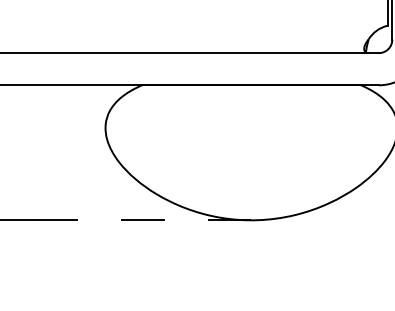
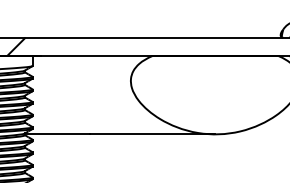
line: (142, 220) -> (152, 134), dashed -> solid

